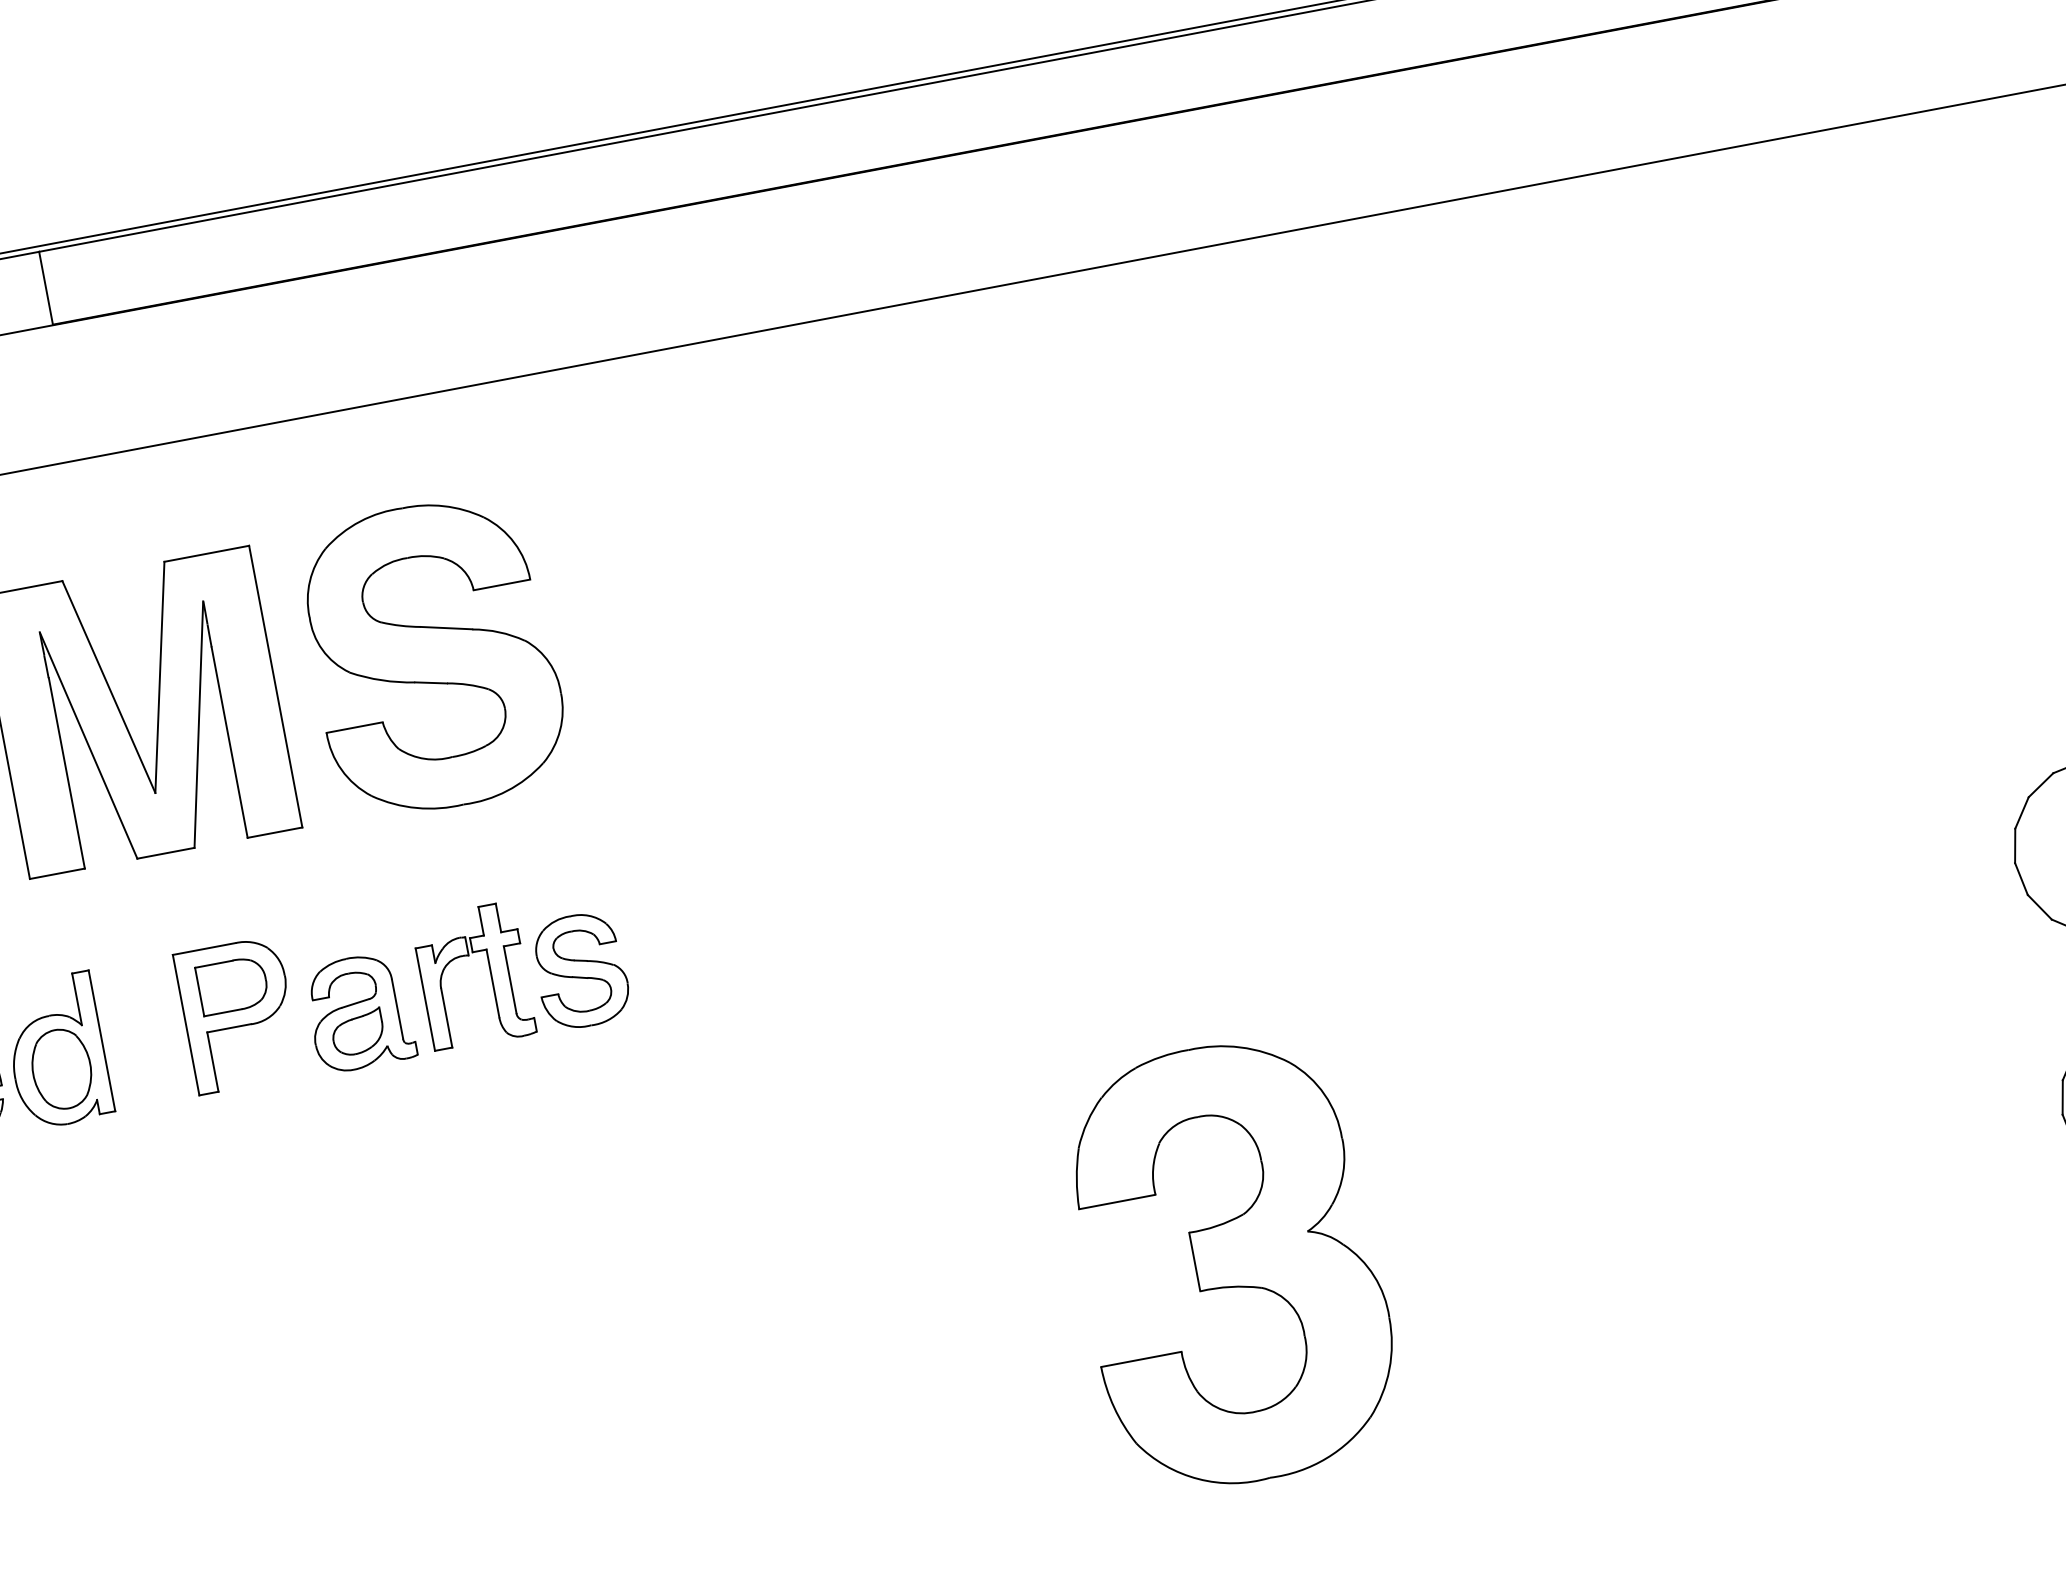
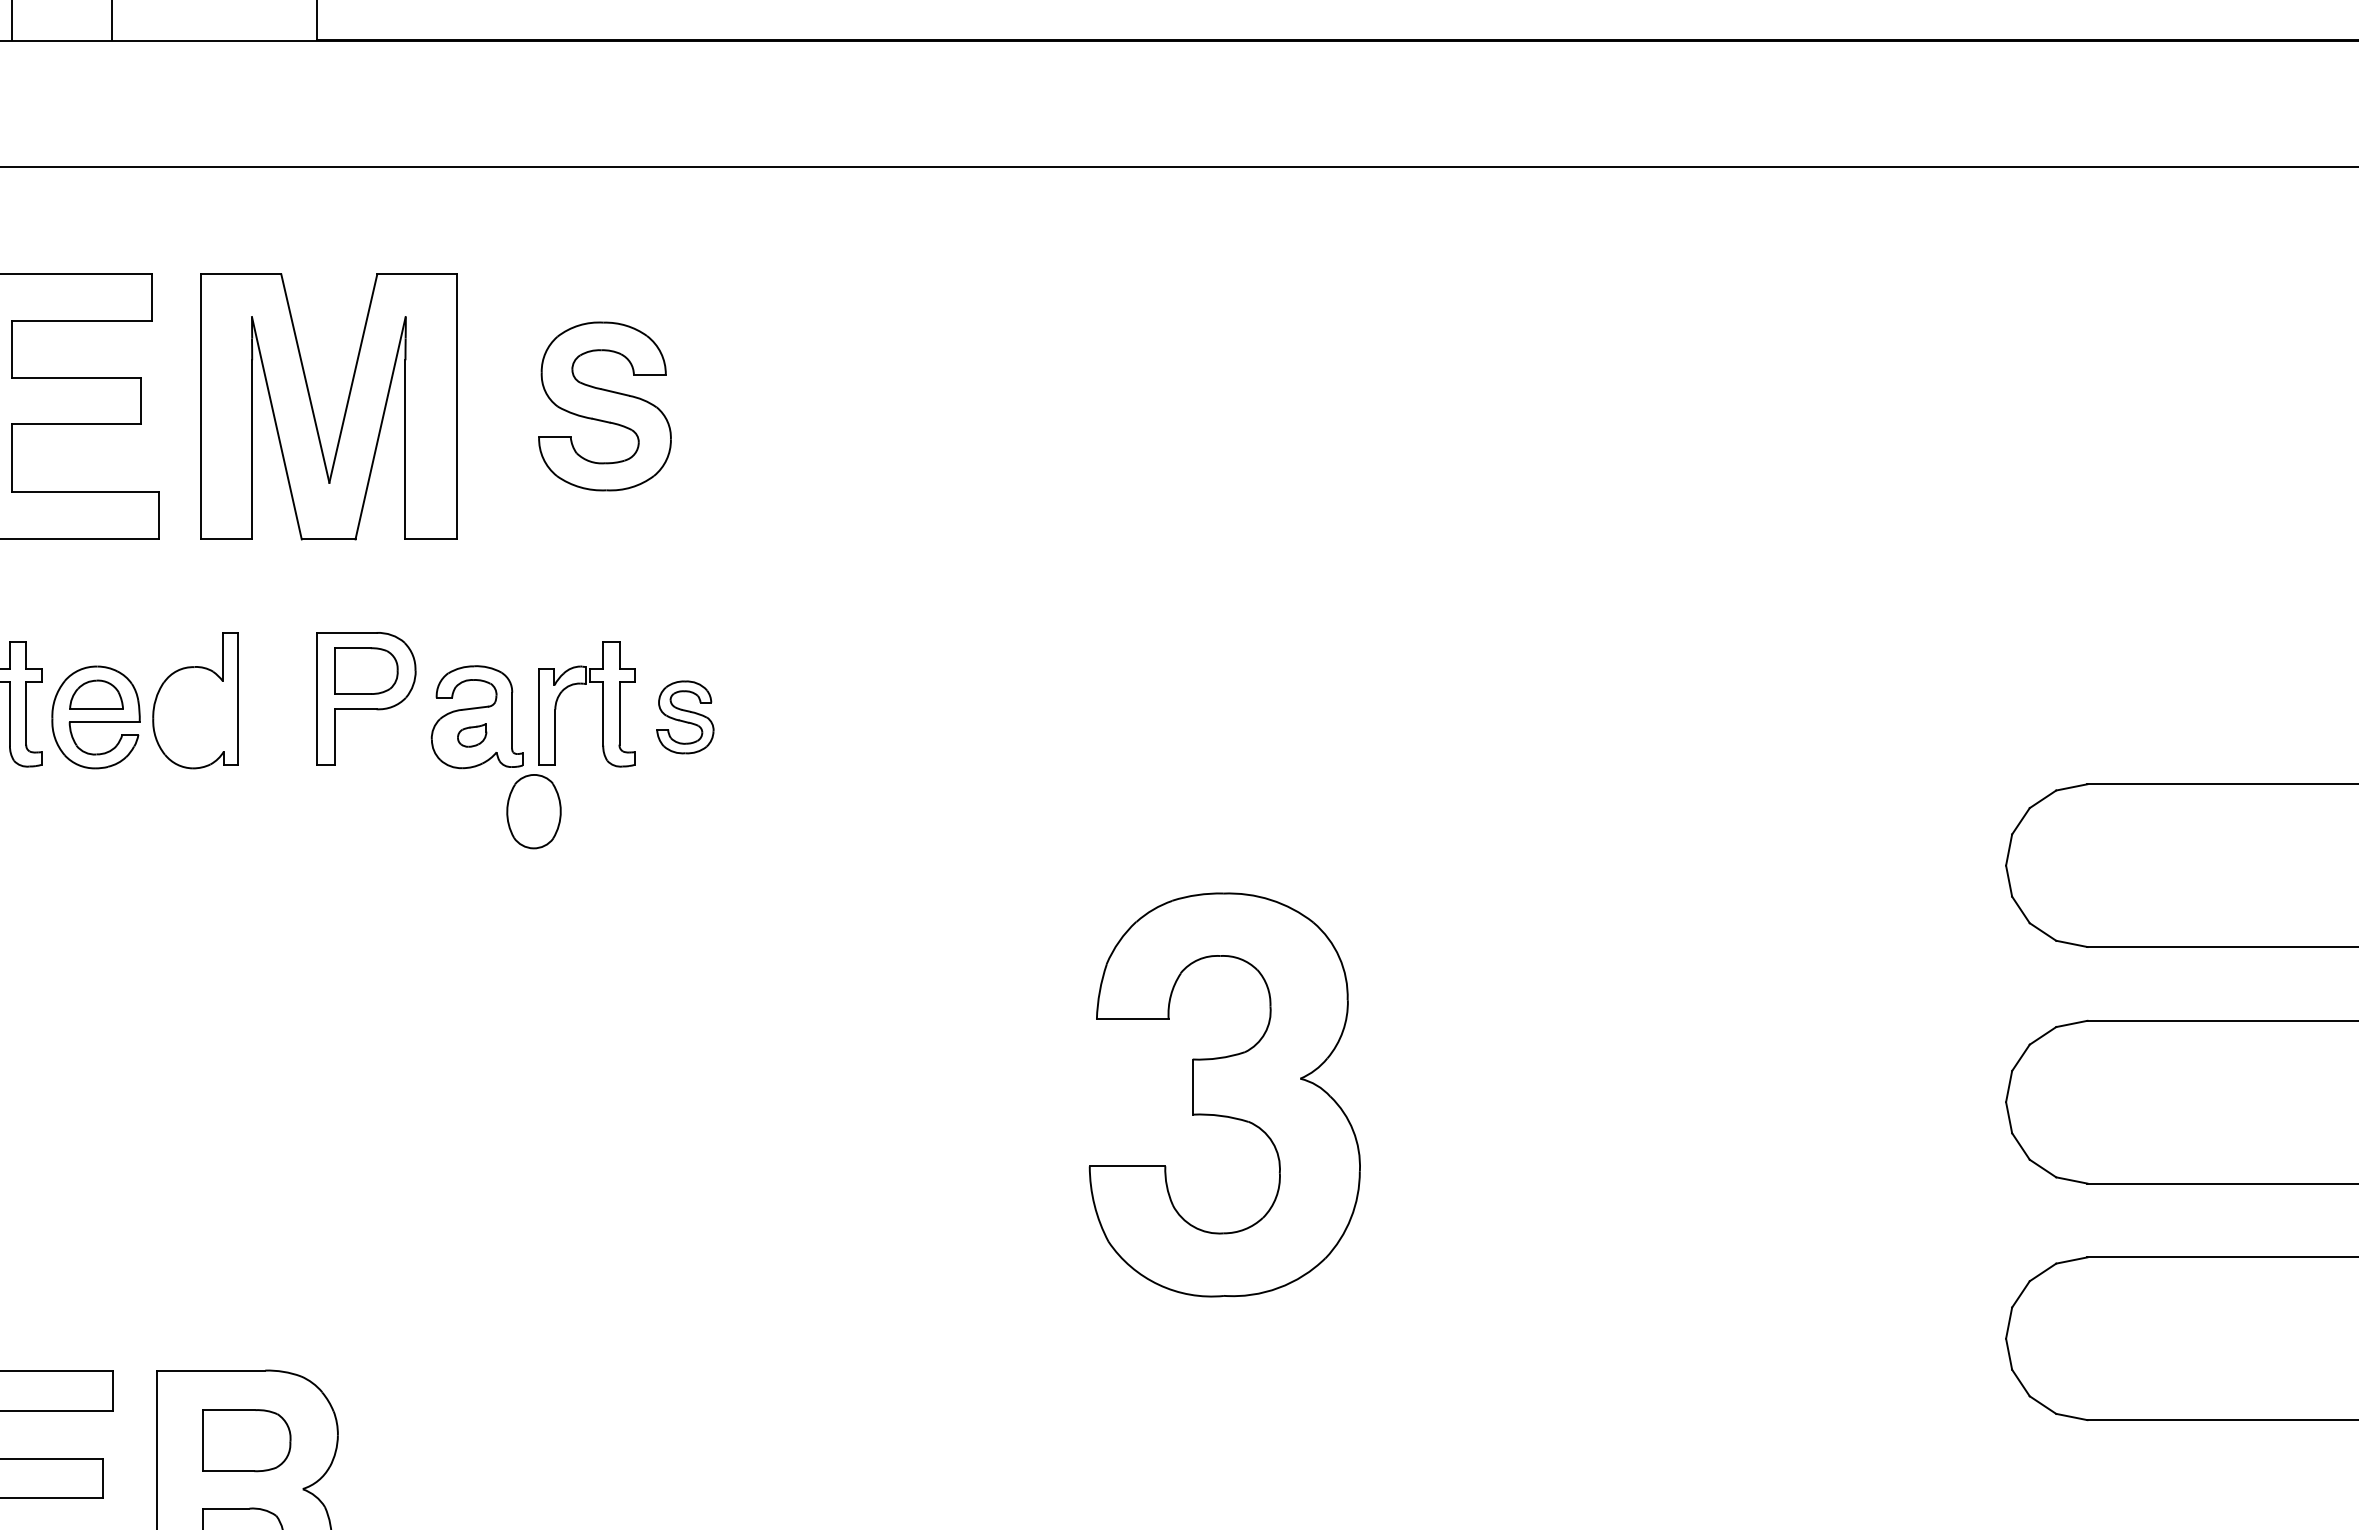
part: (432, 656) -> (604, 406), size x0.6
part: (581, 970) -> (685, 717), size x0.7
part: (357, 1033) -> (471, 735), size x0.6
part: (61, 1069) -> (533, 811), moved

